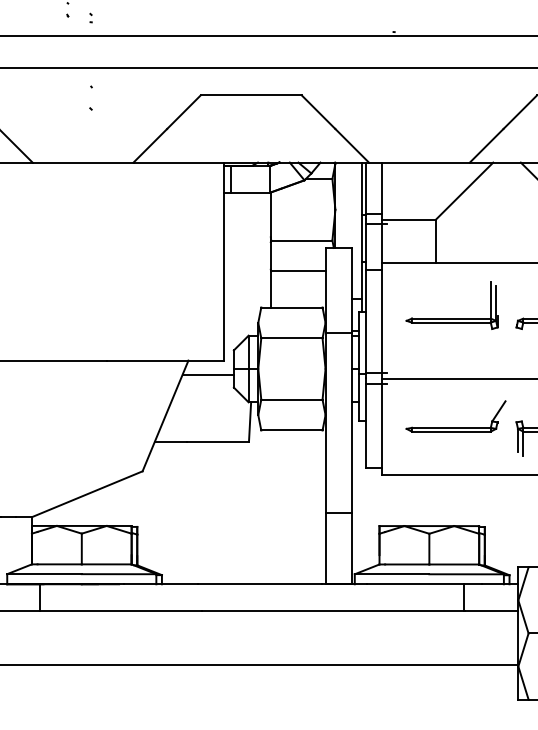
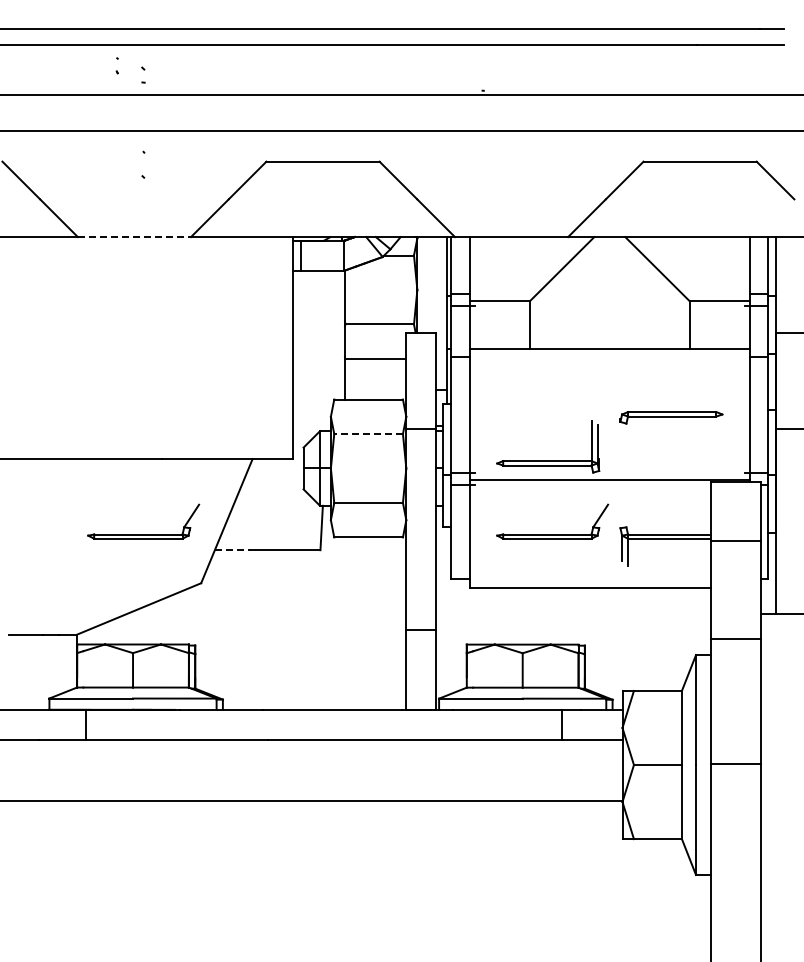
part: (91, 17) -> (143, 74), size x1.6
line: (83, 162) -> (134, 237), solid -> dashed
part: (452, 318) -> (548, 460), moved
line: (291, 338) -> (368, 434), solid -> dashed
line: (207, 375) -> (274, 475), removed
part: (91, 427) -> (143, 534), added
line: (170, 442) -> (232, 550), solid -> dashed

